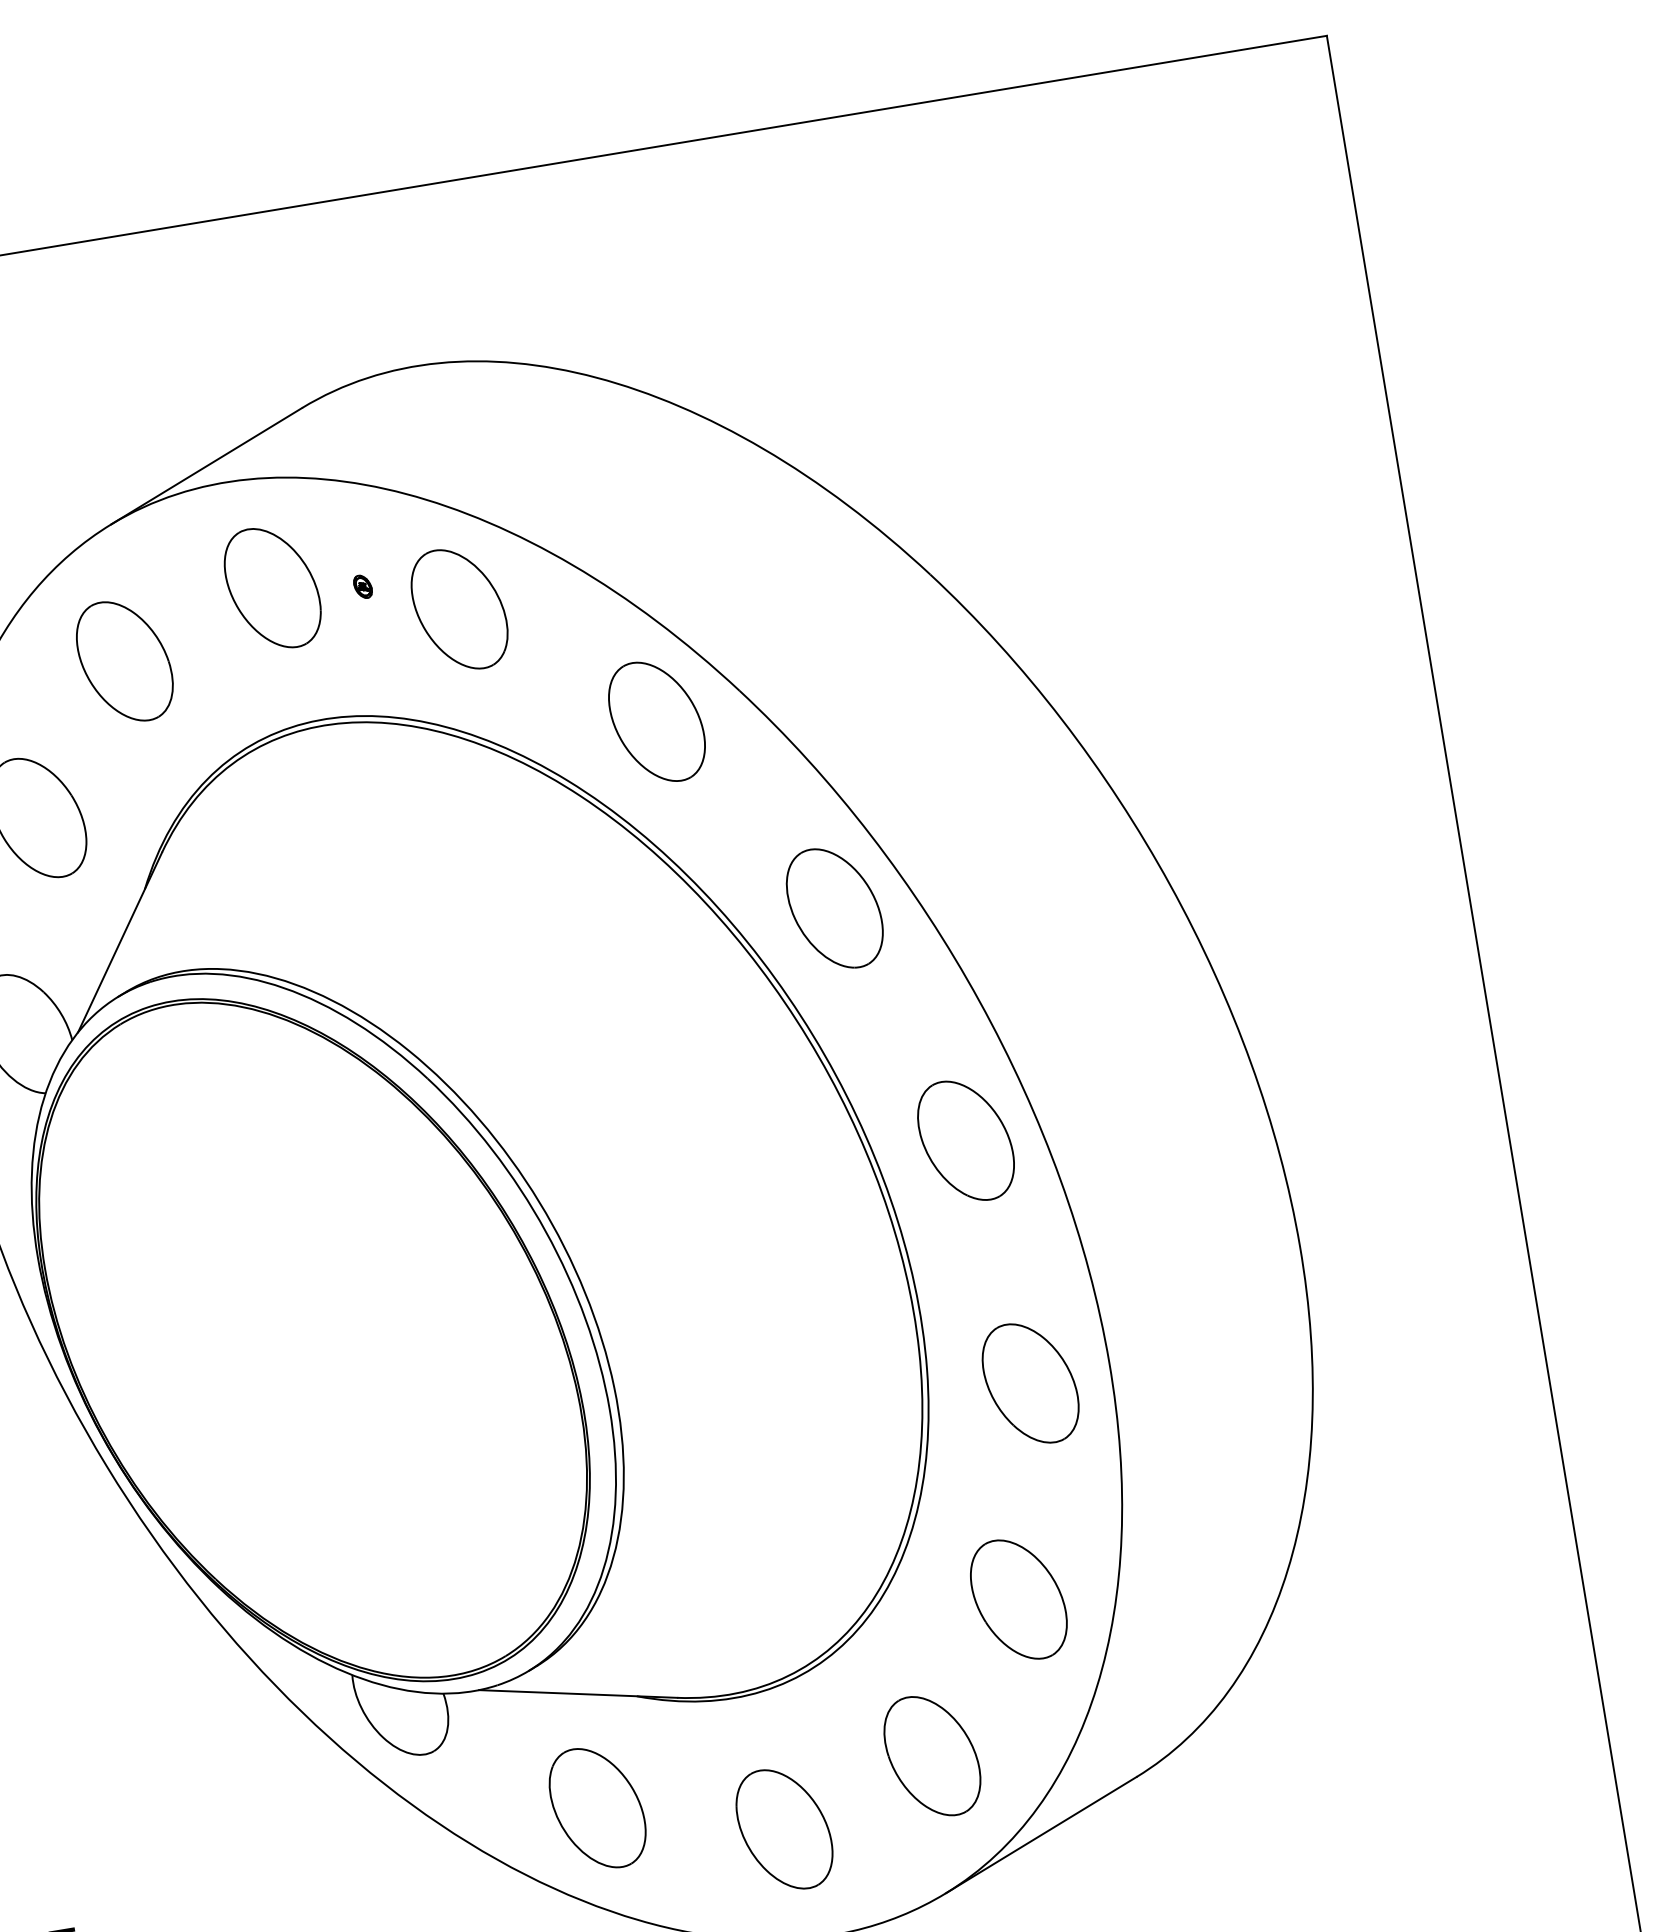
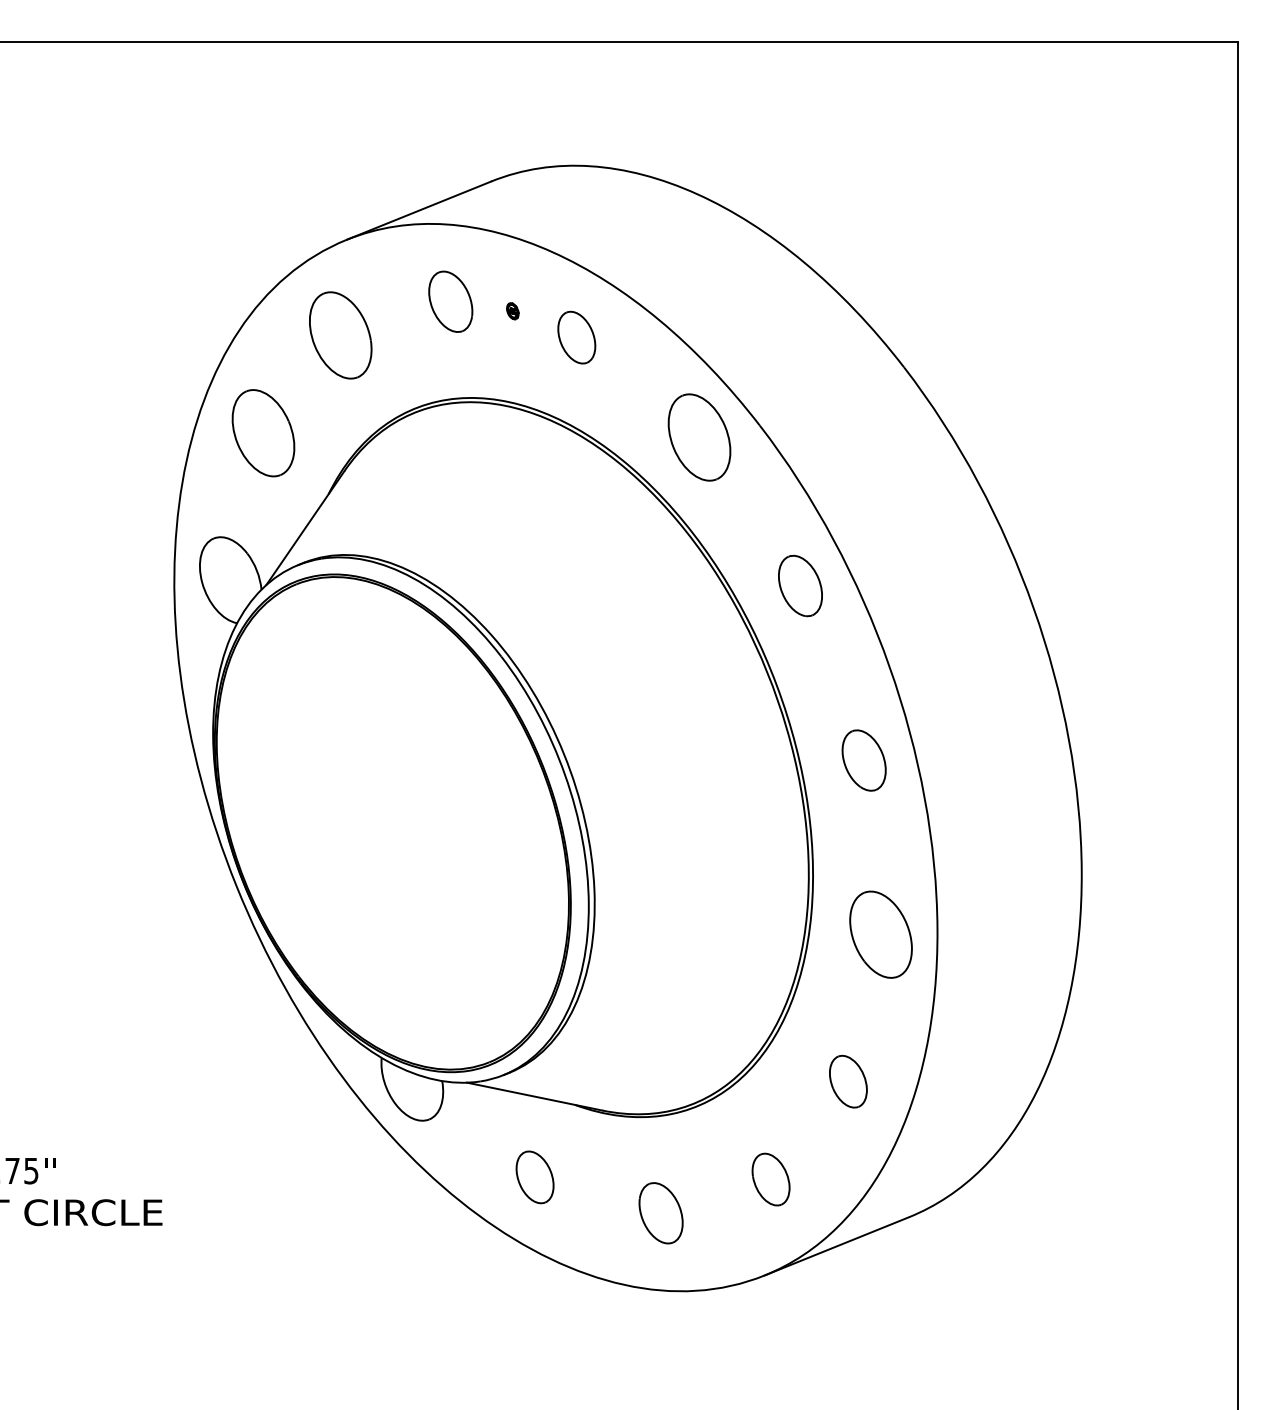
part: (272, 587) -> (450, 301), size x0.7
part: (459, 609) -> (576, 337), size x0.6
part: (834, 907) -> (800, 585), size x0.7
part: (964, 1140) -> (863, 760), size x0.7
part: (1018, 1599) -> (848, 1081), size x0.6
part: (931, 1756) -> (770, 1179), size x0.6
part: (596, 1808) -> (534, 1177), size x0.6
part: (783, 1830) -> (660, 1213), size x0.7

